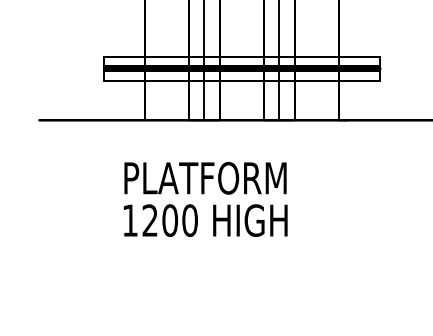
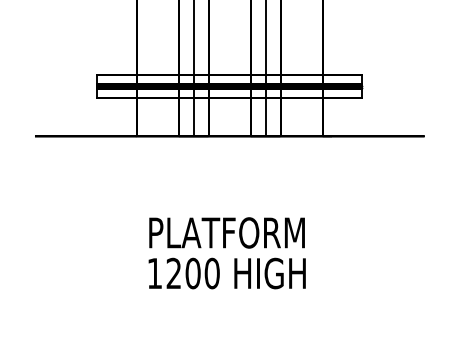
text: (204, 199) -> (226, 253), moved

